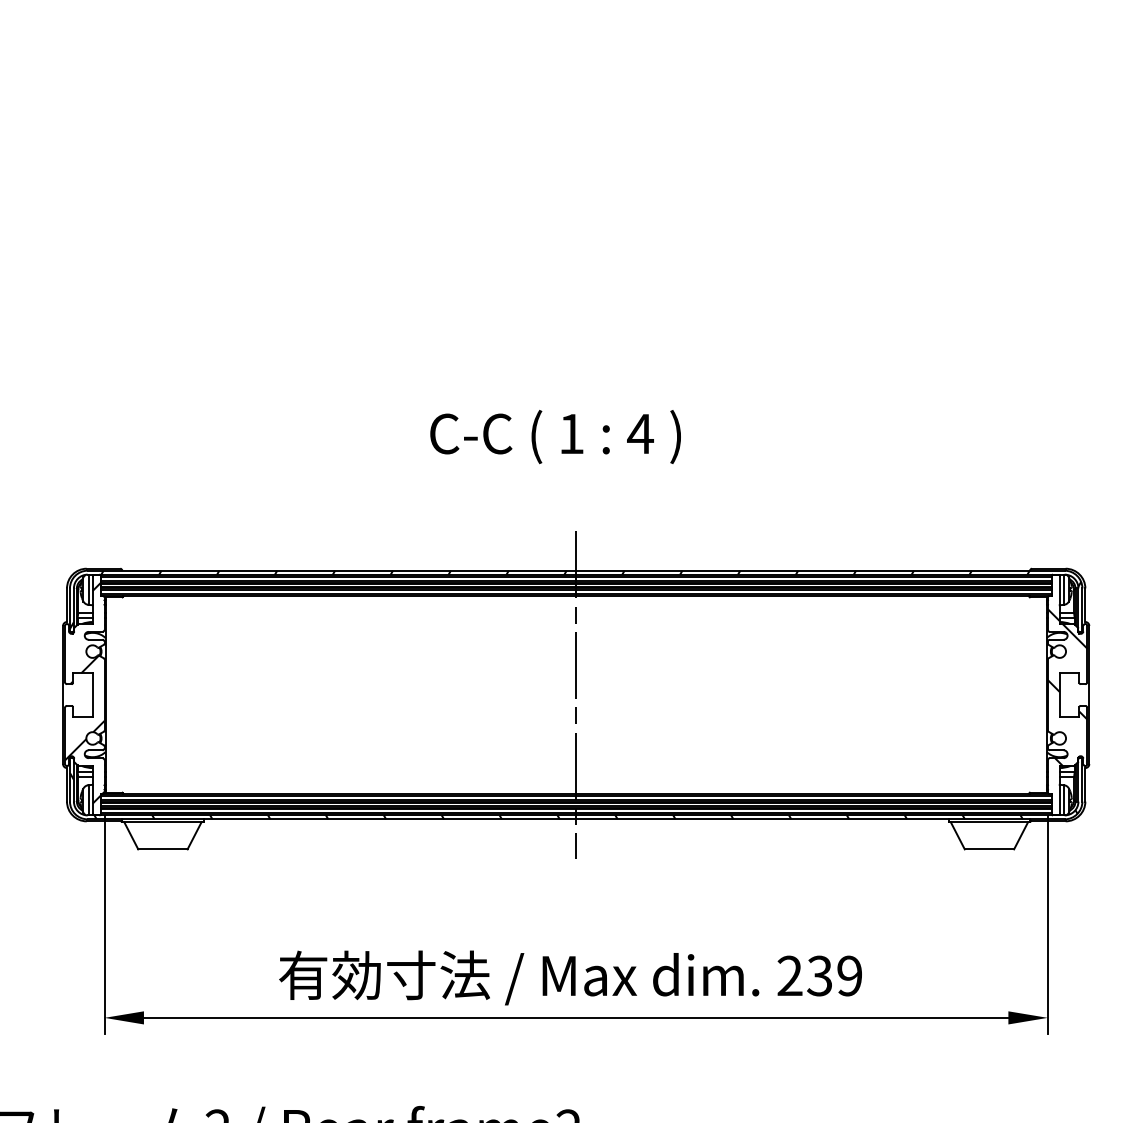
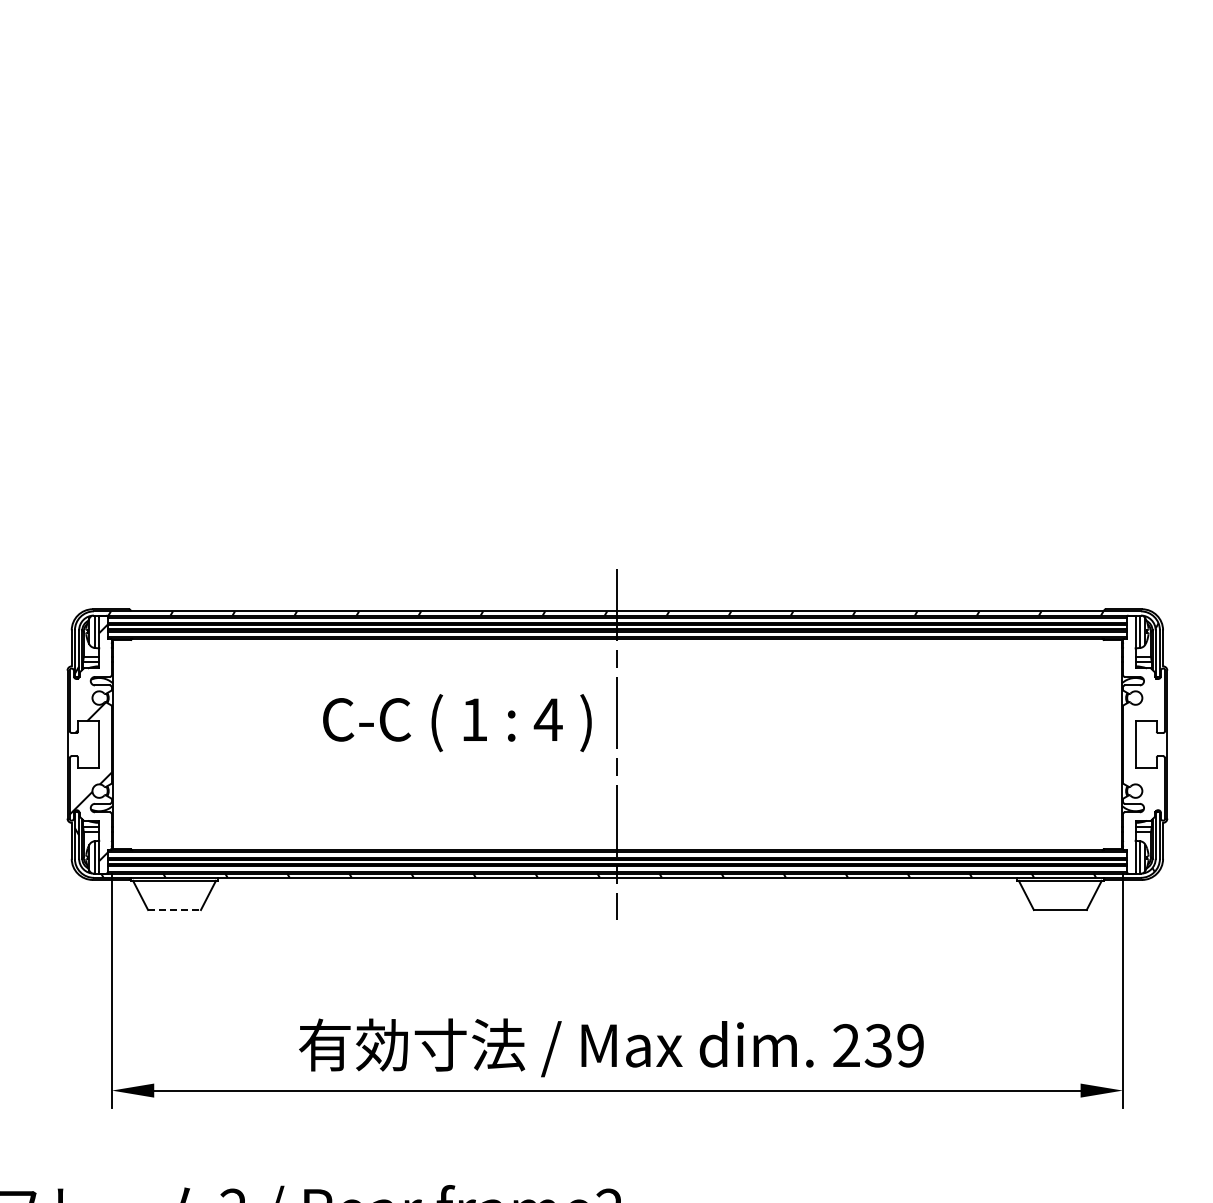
text: (555, 437) -> (457, 723), moved
hatch: (1067, 687) -> (1143, 736), removed
line: (163, 849) -> (175, 910), solid -> dashed

